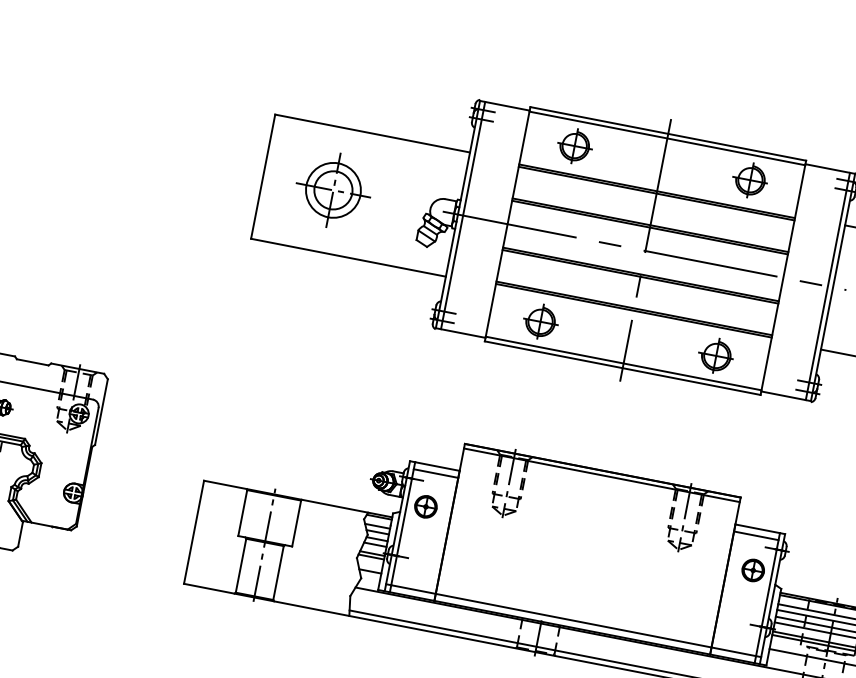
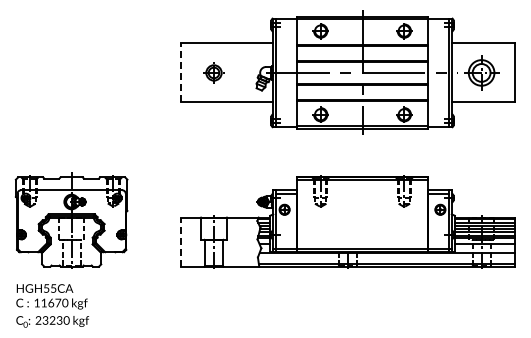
line: (263, 175) -> (180, 72), solid -> dashed
part: (332, 189) -> (213, 72), size x0.6
line: (193, 532) -> (180, 242), solid -> dashed

